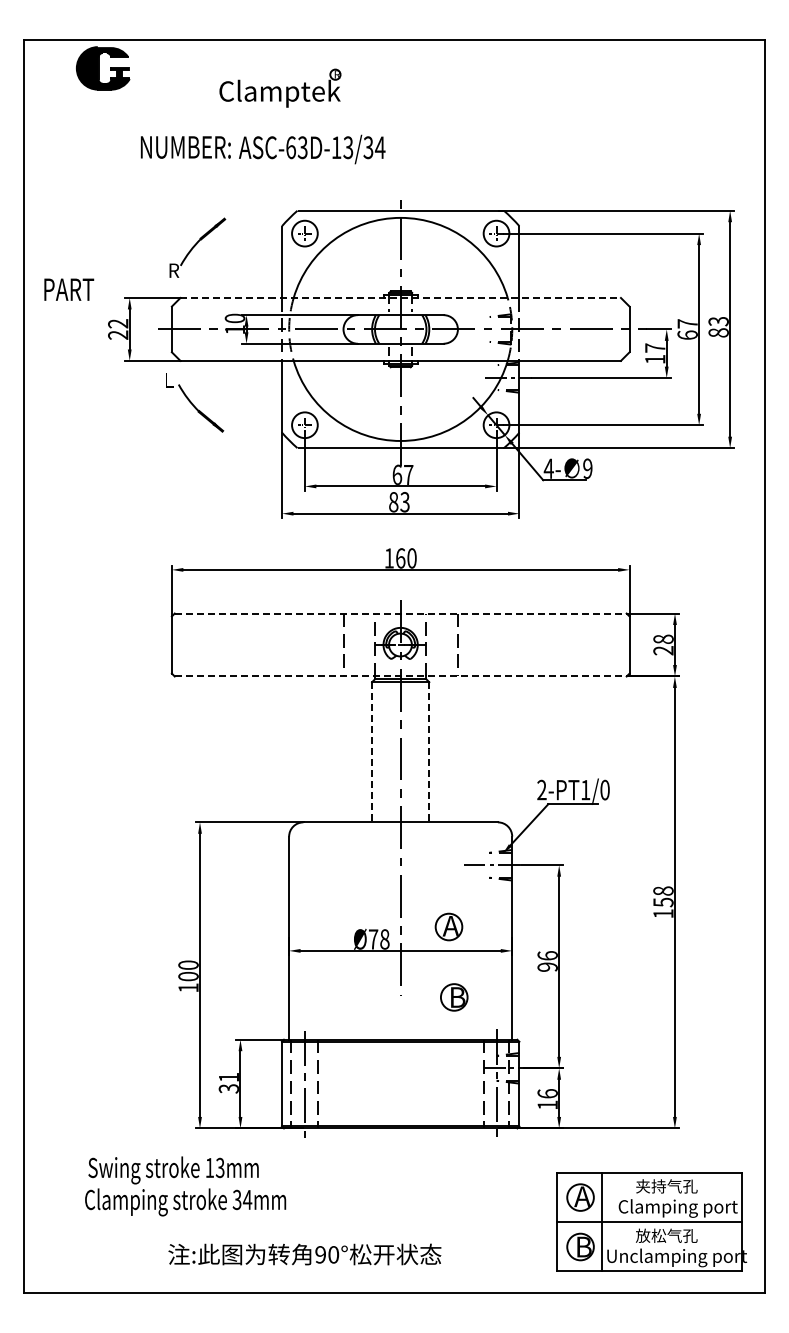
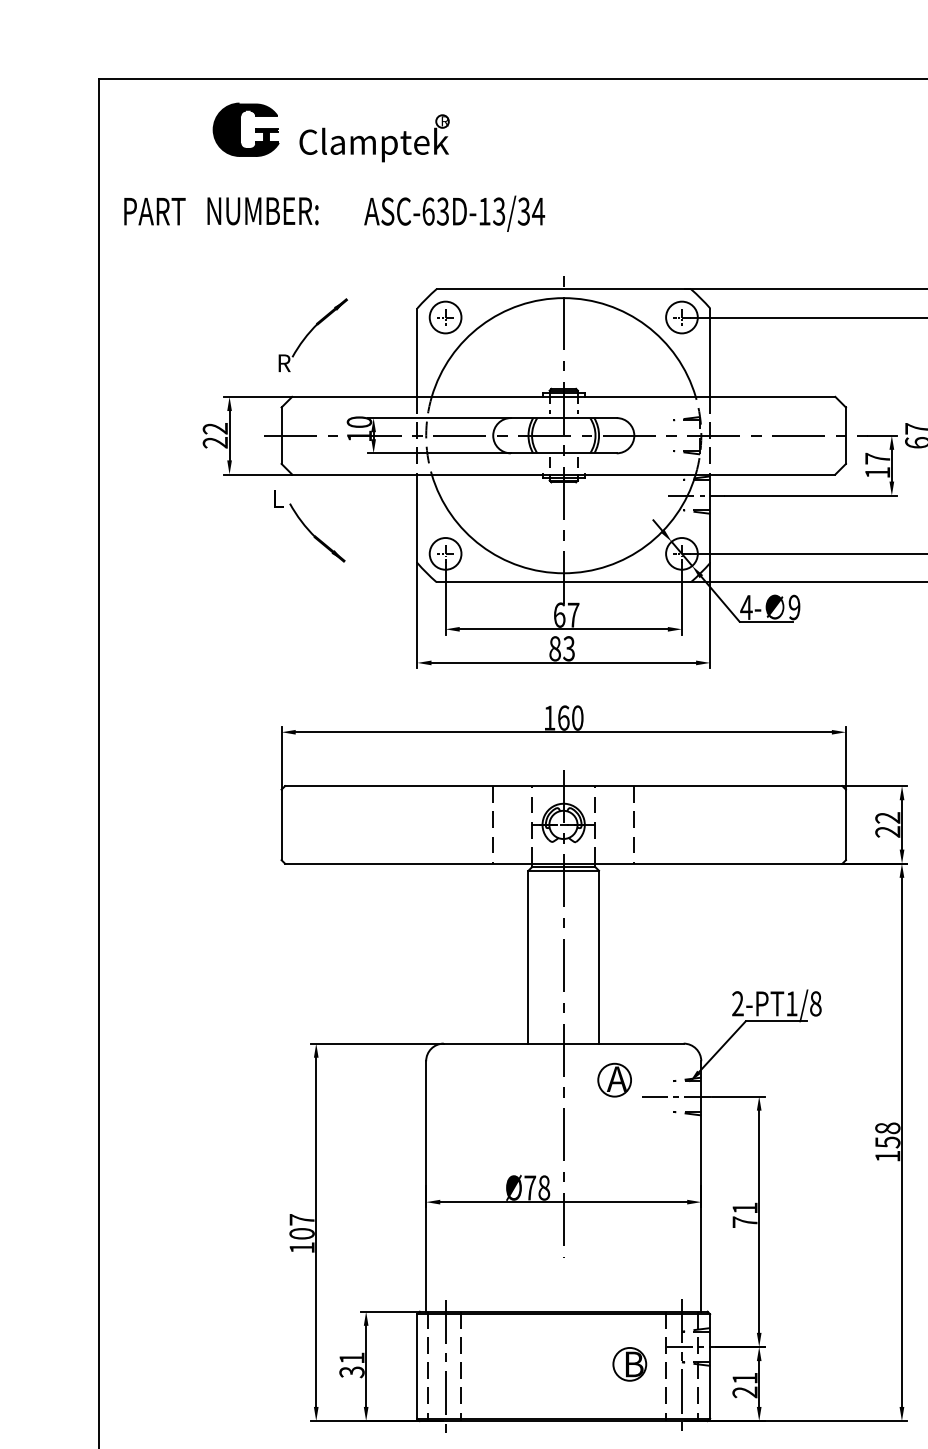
part: (103, 68) -> (246, 129), moved
part: (280, 87) -> (374, 137), moved
text: (185, 147) -> (262, 211), moved
text: (69, 289) -> (155, 211), moved
line: (401, 297) -> (564, 396), dashed -> solid
line: (400, 613) -> (563, 786), dashed -> solid
text: (663, 639) -> (887, 818), 28 -> 22
line: (400, 676) -> (563, 863), dashed -> solid
line: (372, 752) -> (528, 957), dashed -> solid
line: (429, 752) -> (599, 957), dashed -> solid
text: (604, 790) -> (815, 1004), 2-PT1/0 -> 2-PT1/8
part: (448, 926) -> (614, 1079), moved
text: (547, 961) -> (744, 1215), 96 -> 71
text: (188, 964) -> (302, 1218), 100 -> 107
part: (454, 997) -> (630, 1364), moved
text: (547, 1099) -> (744, 1385), 16 -> 21

